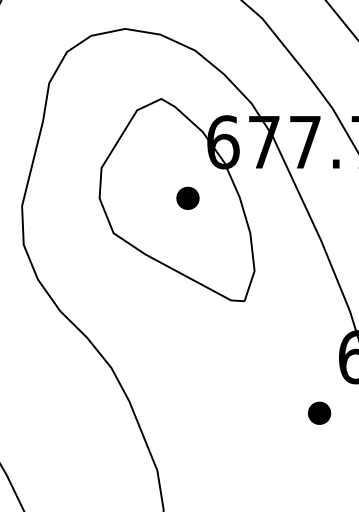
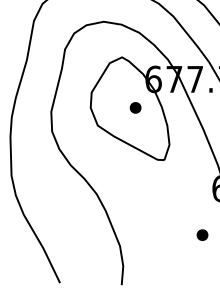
part: (319, 411) -> (202, 234), moved

